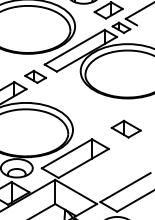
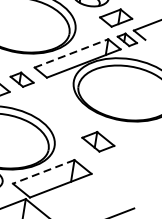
line: (74, 47) -> (71, 53), solid -> dashed
part: (125, 128) -> (97, 140), moved
line: (67, 153) -> (44, 171), solid -> dashed

